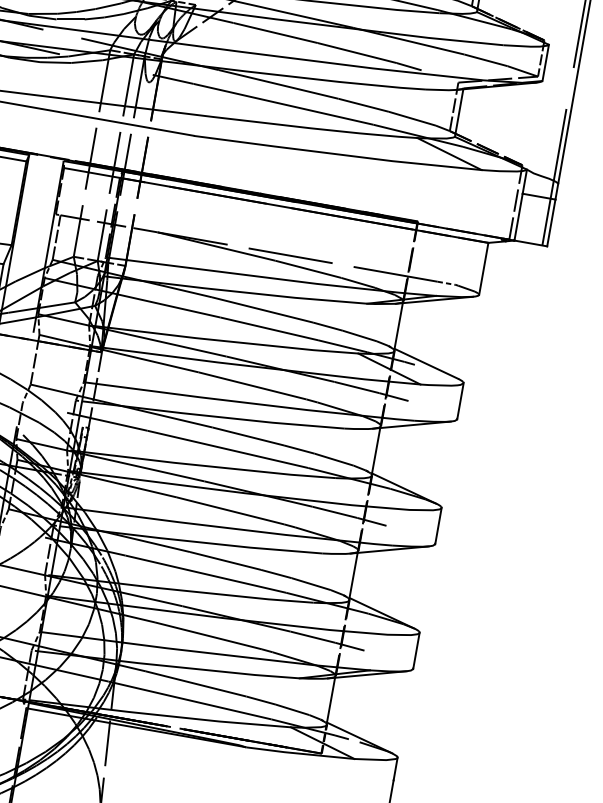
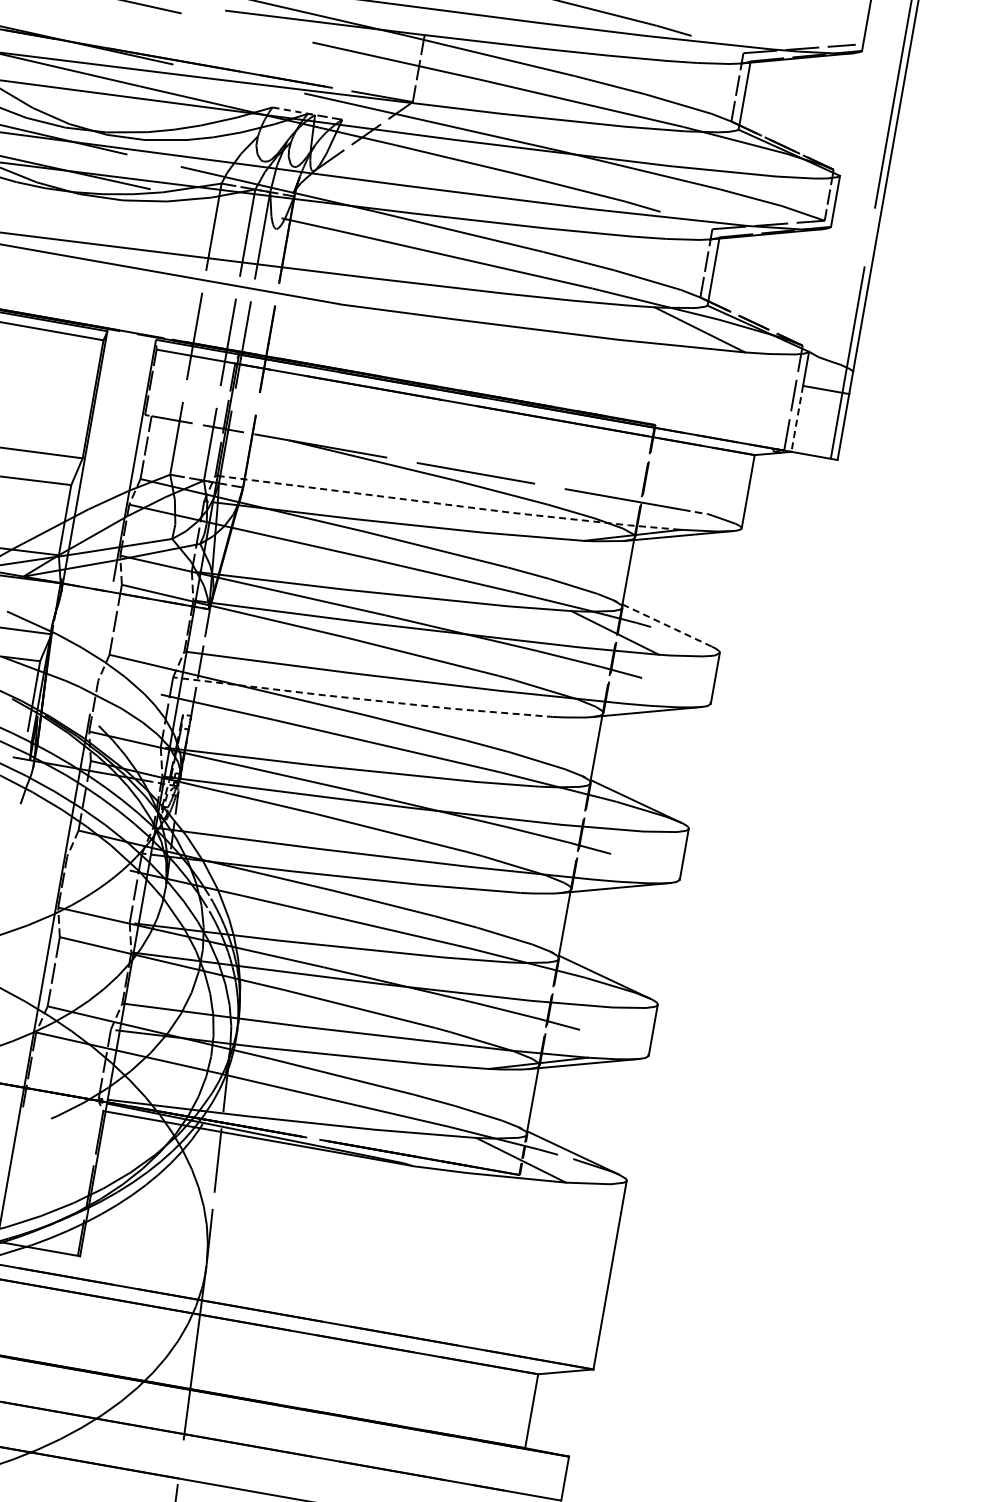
line: (518, 217) -> (797, 419), solid -> dashed
line: (272, 278) -> (450, 505), solid -> dashed
line: (426, 363) -> (667, 625), solid -> dashed
line: (213, 416) -> (366, 699), solid -> dashed

